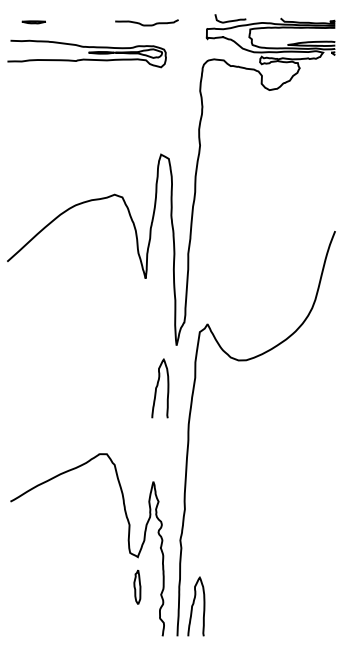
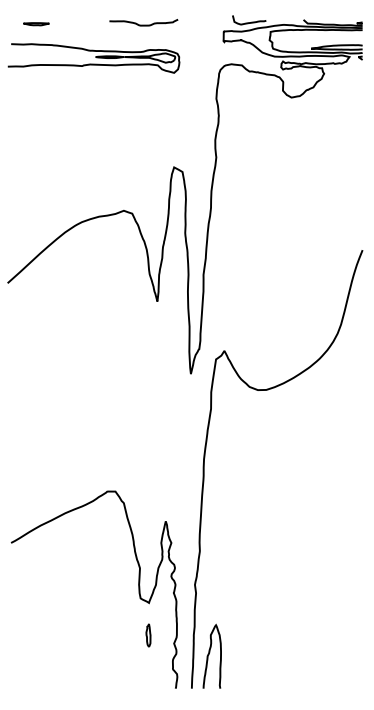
curve: (146, 24) -> (143, 24), moved
curve: (157, 386) -> (170, 418), removed
part: (137, 587) -> (148, 635), size x0.62

